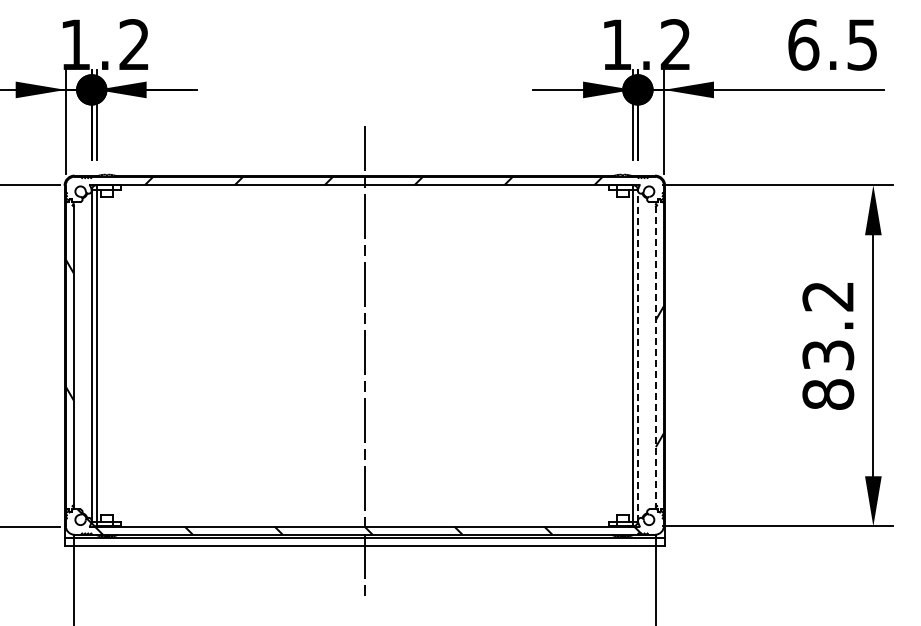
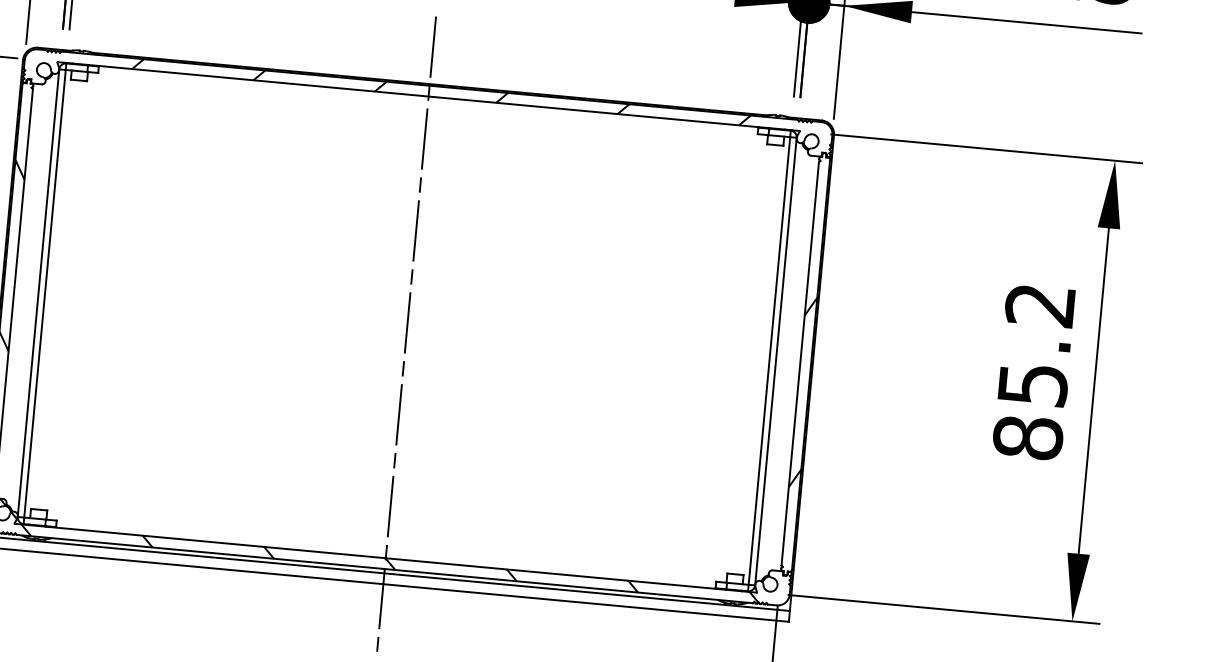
text: (827, 354) -> (1032, 383), 83.2 -> 85.2
line: (637, 355) -> (775, 361), dashed -> solid
line: (655, 356) -> (799, 364), dashed -> solid

